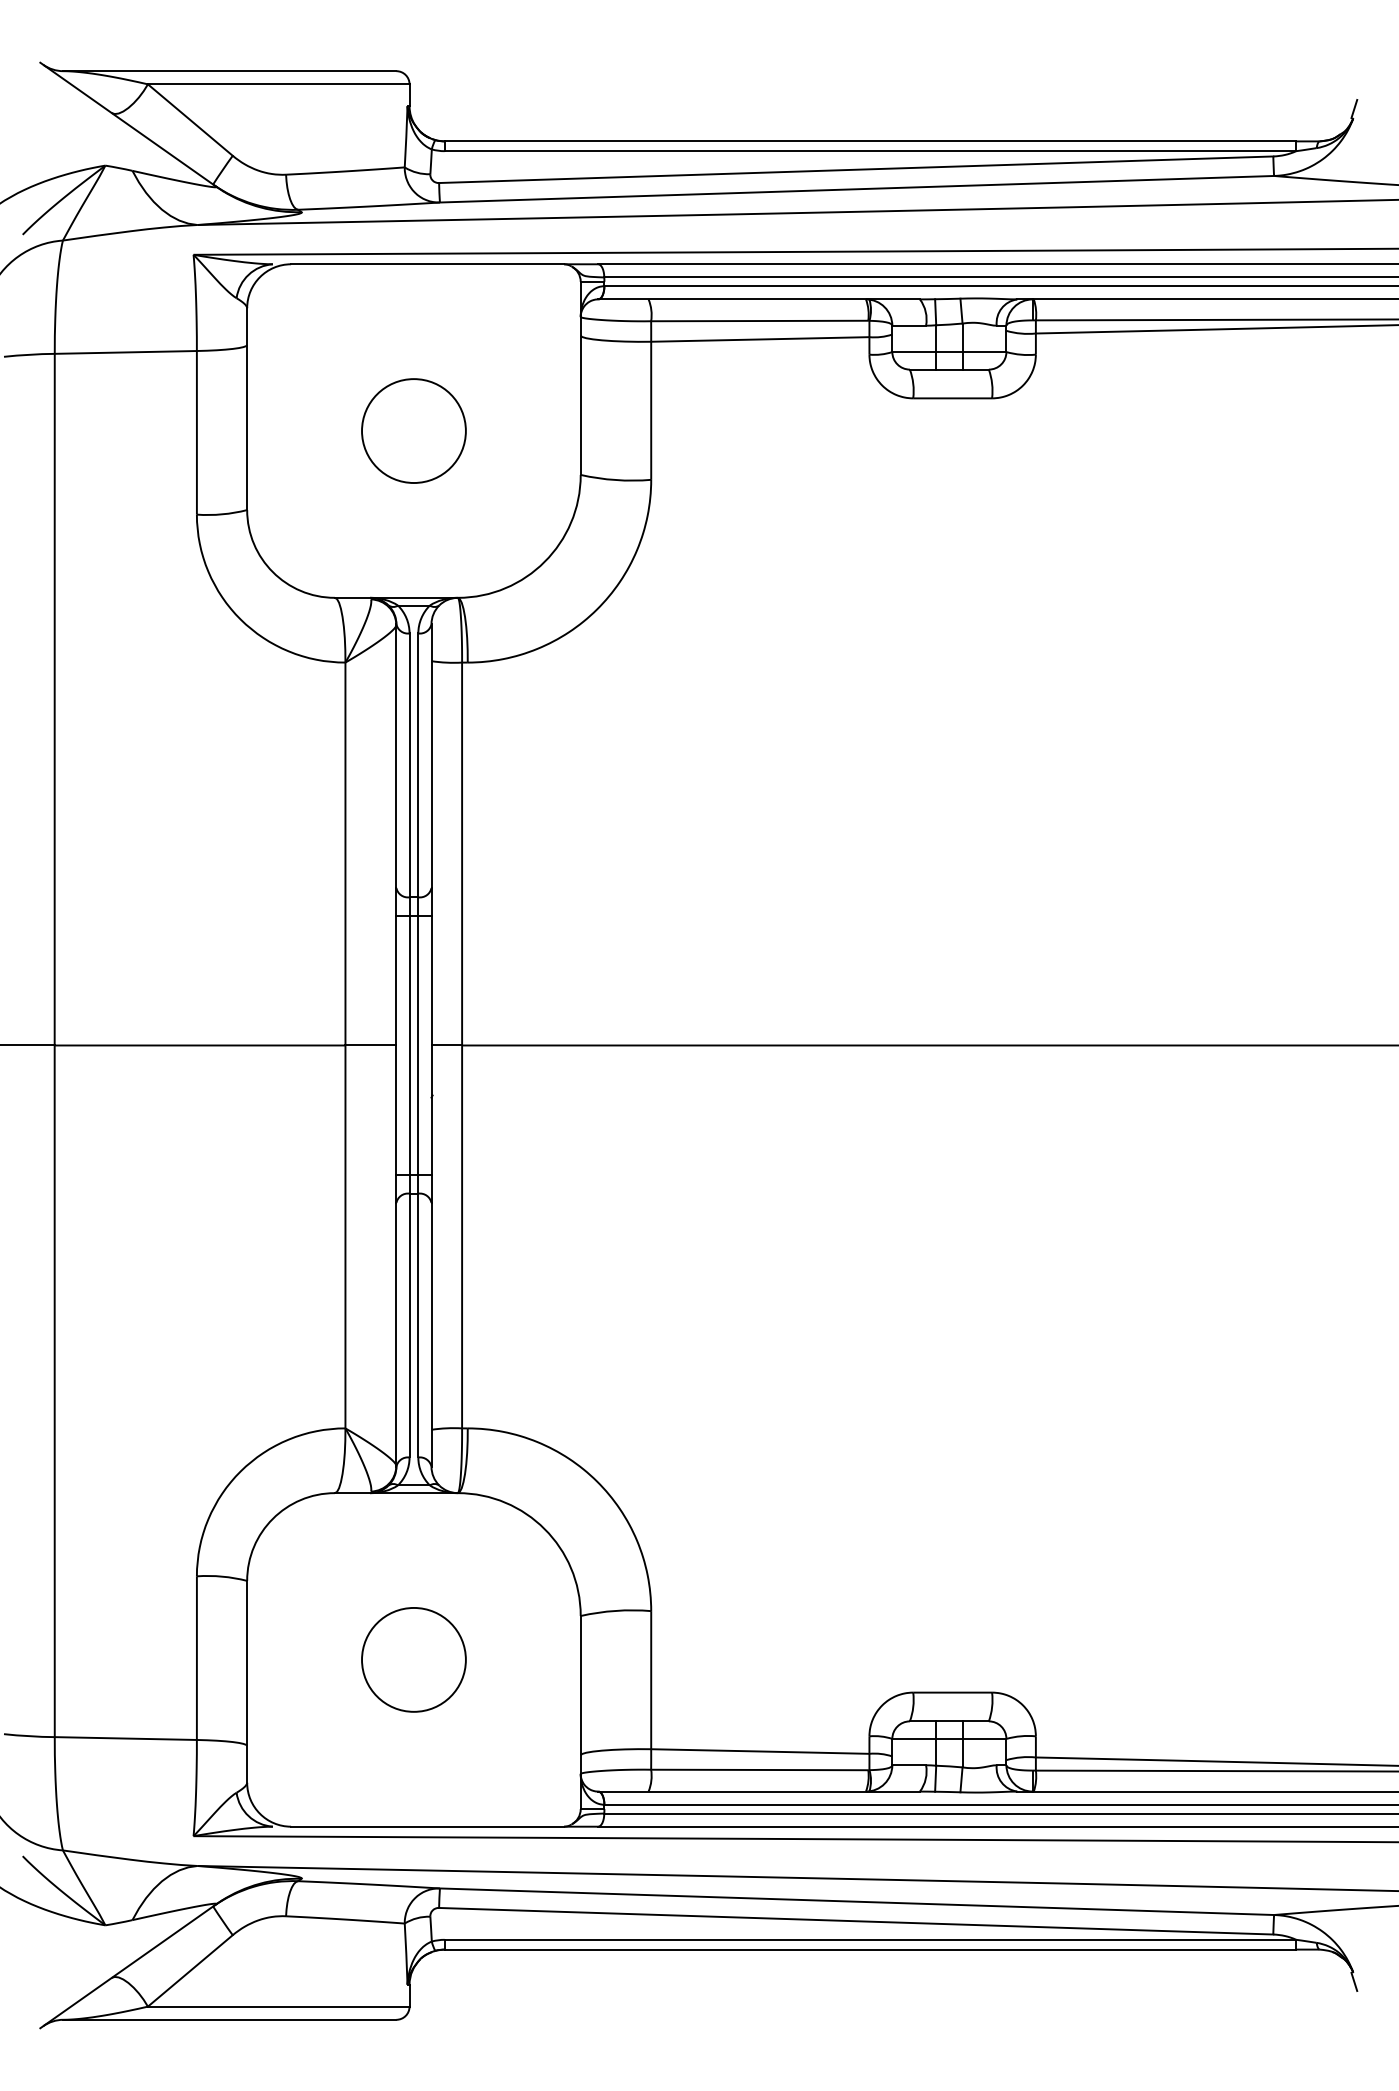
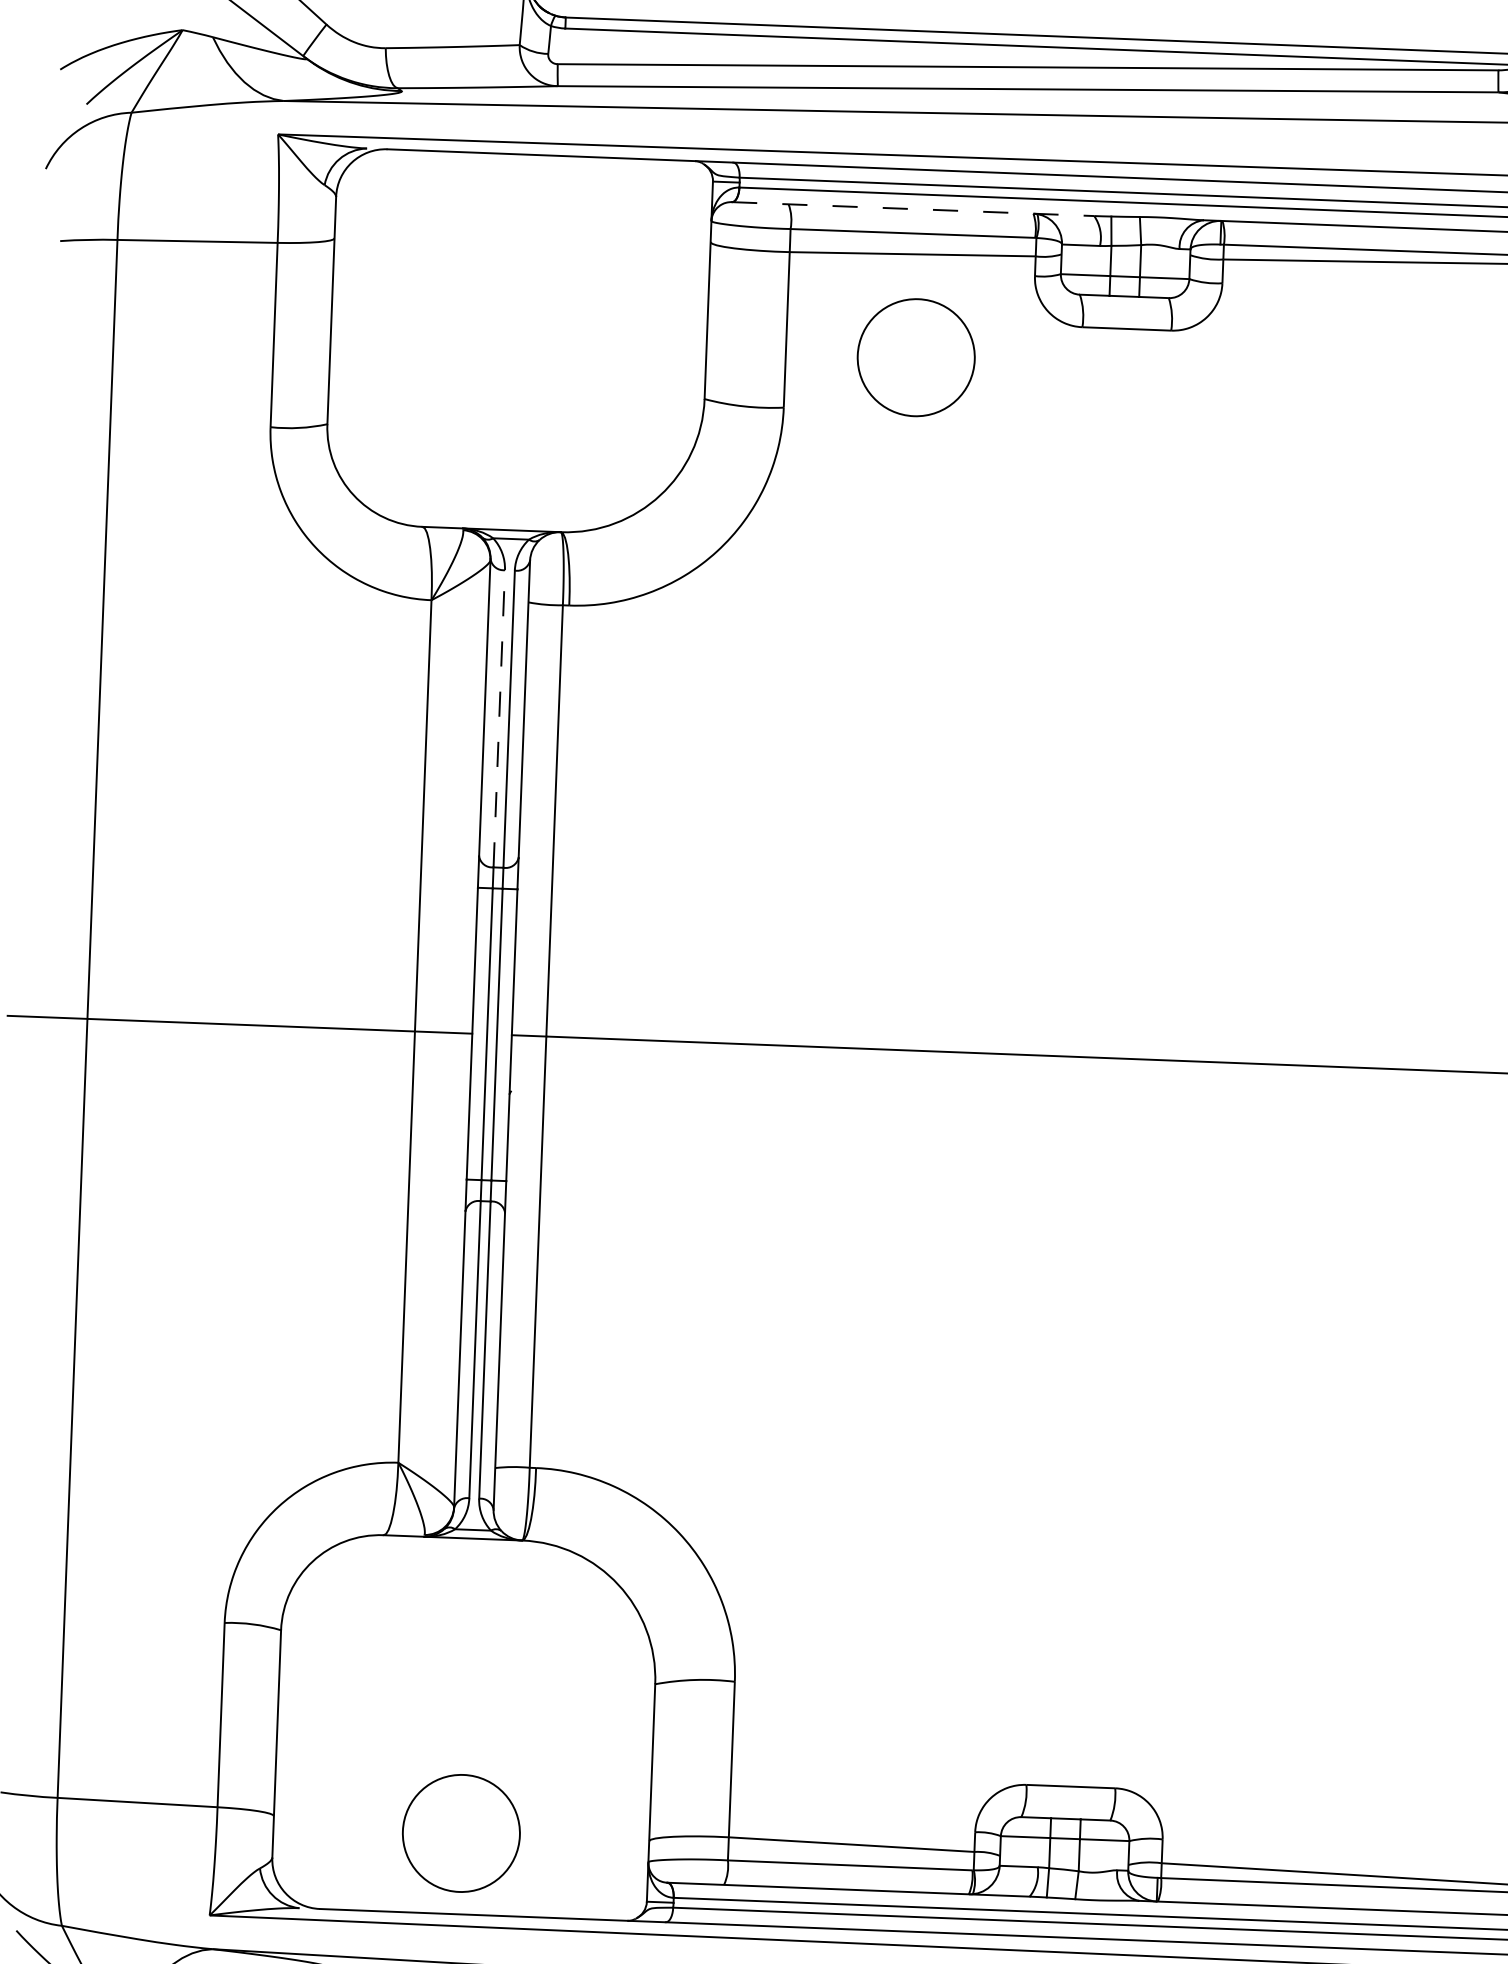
line: (759, 299) -> (913, 209), solid -> dashed
circle: (413, 430) -> (915, 357), moved
line: (409, 765) -> (499, 718), solid -> dashed
circle: (413, 1659) -> (460, 1832), moved

